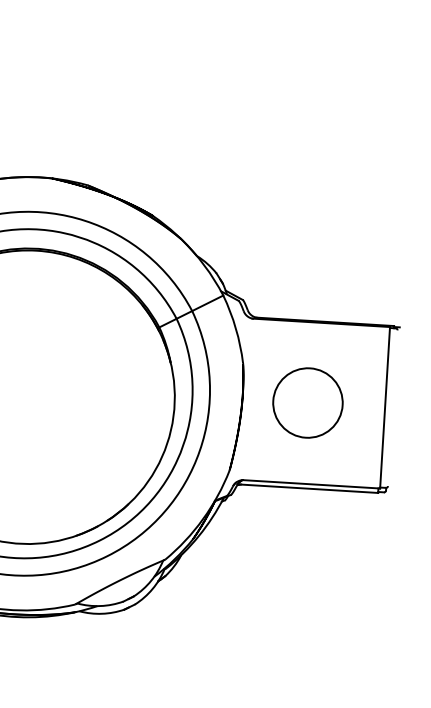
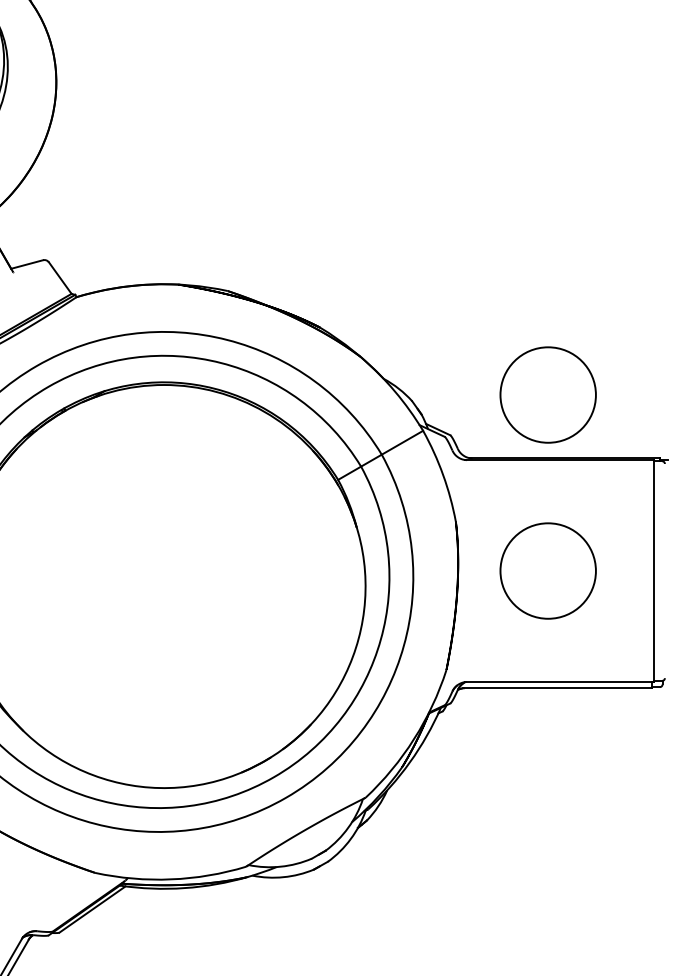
circle: (315, 274) -> (547, 394), added

